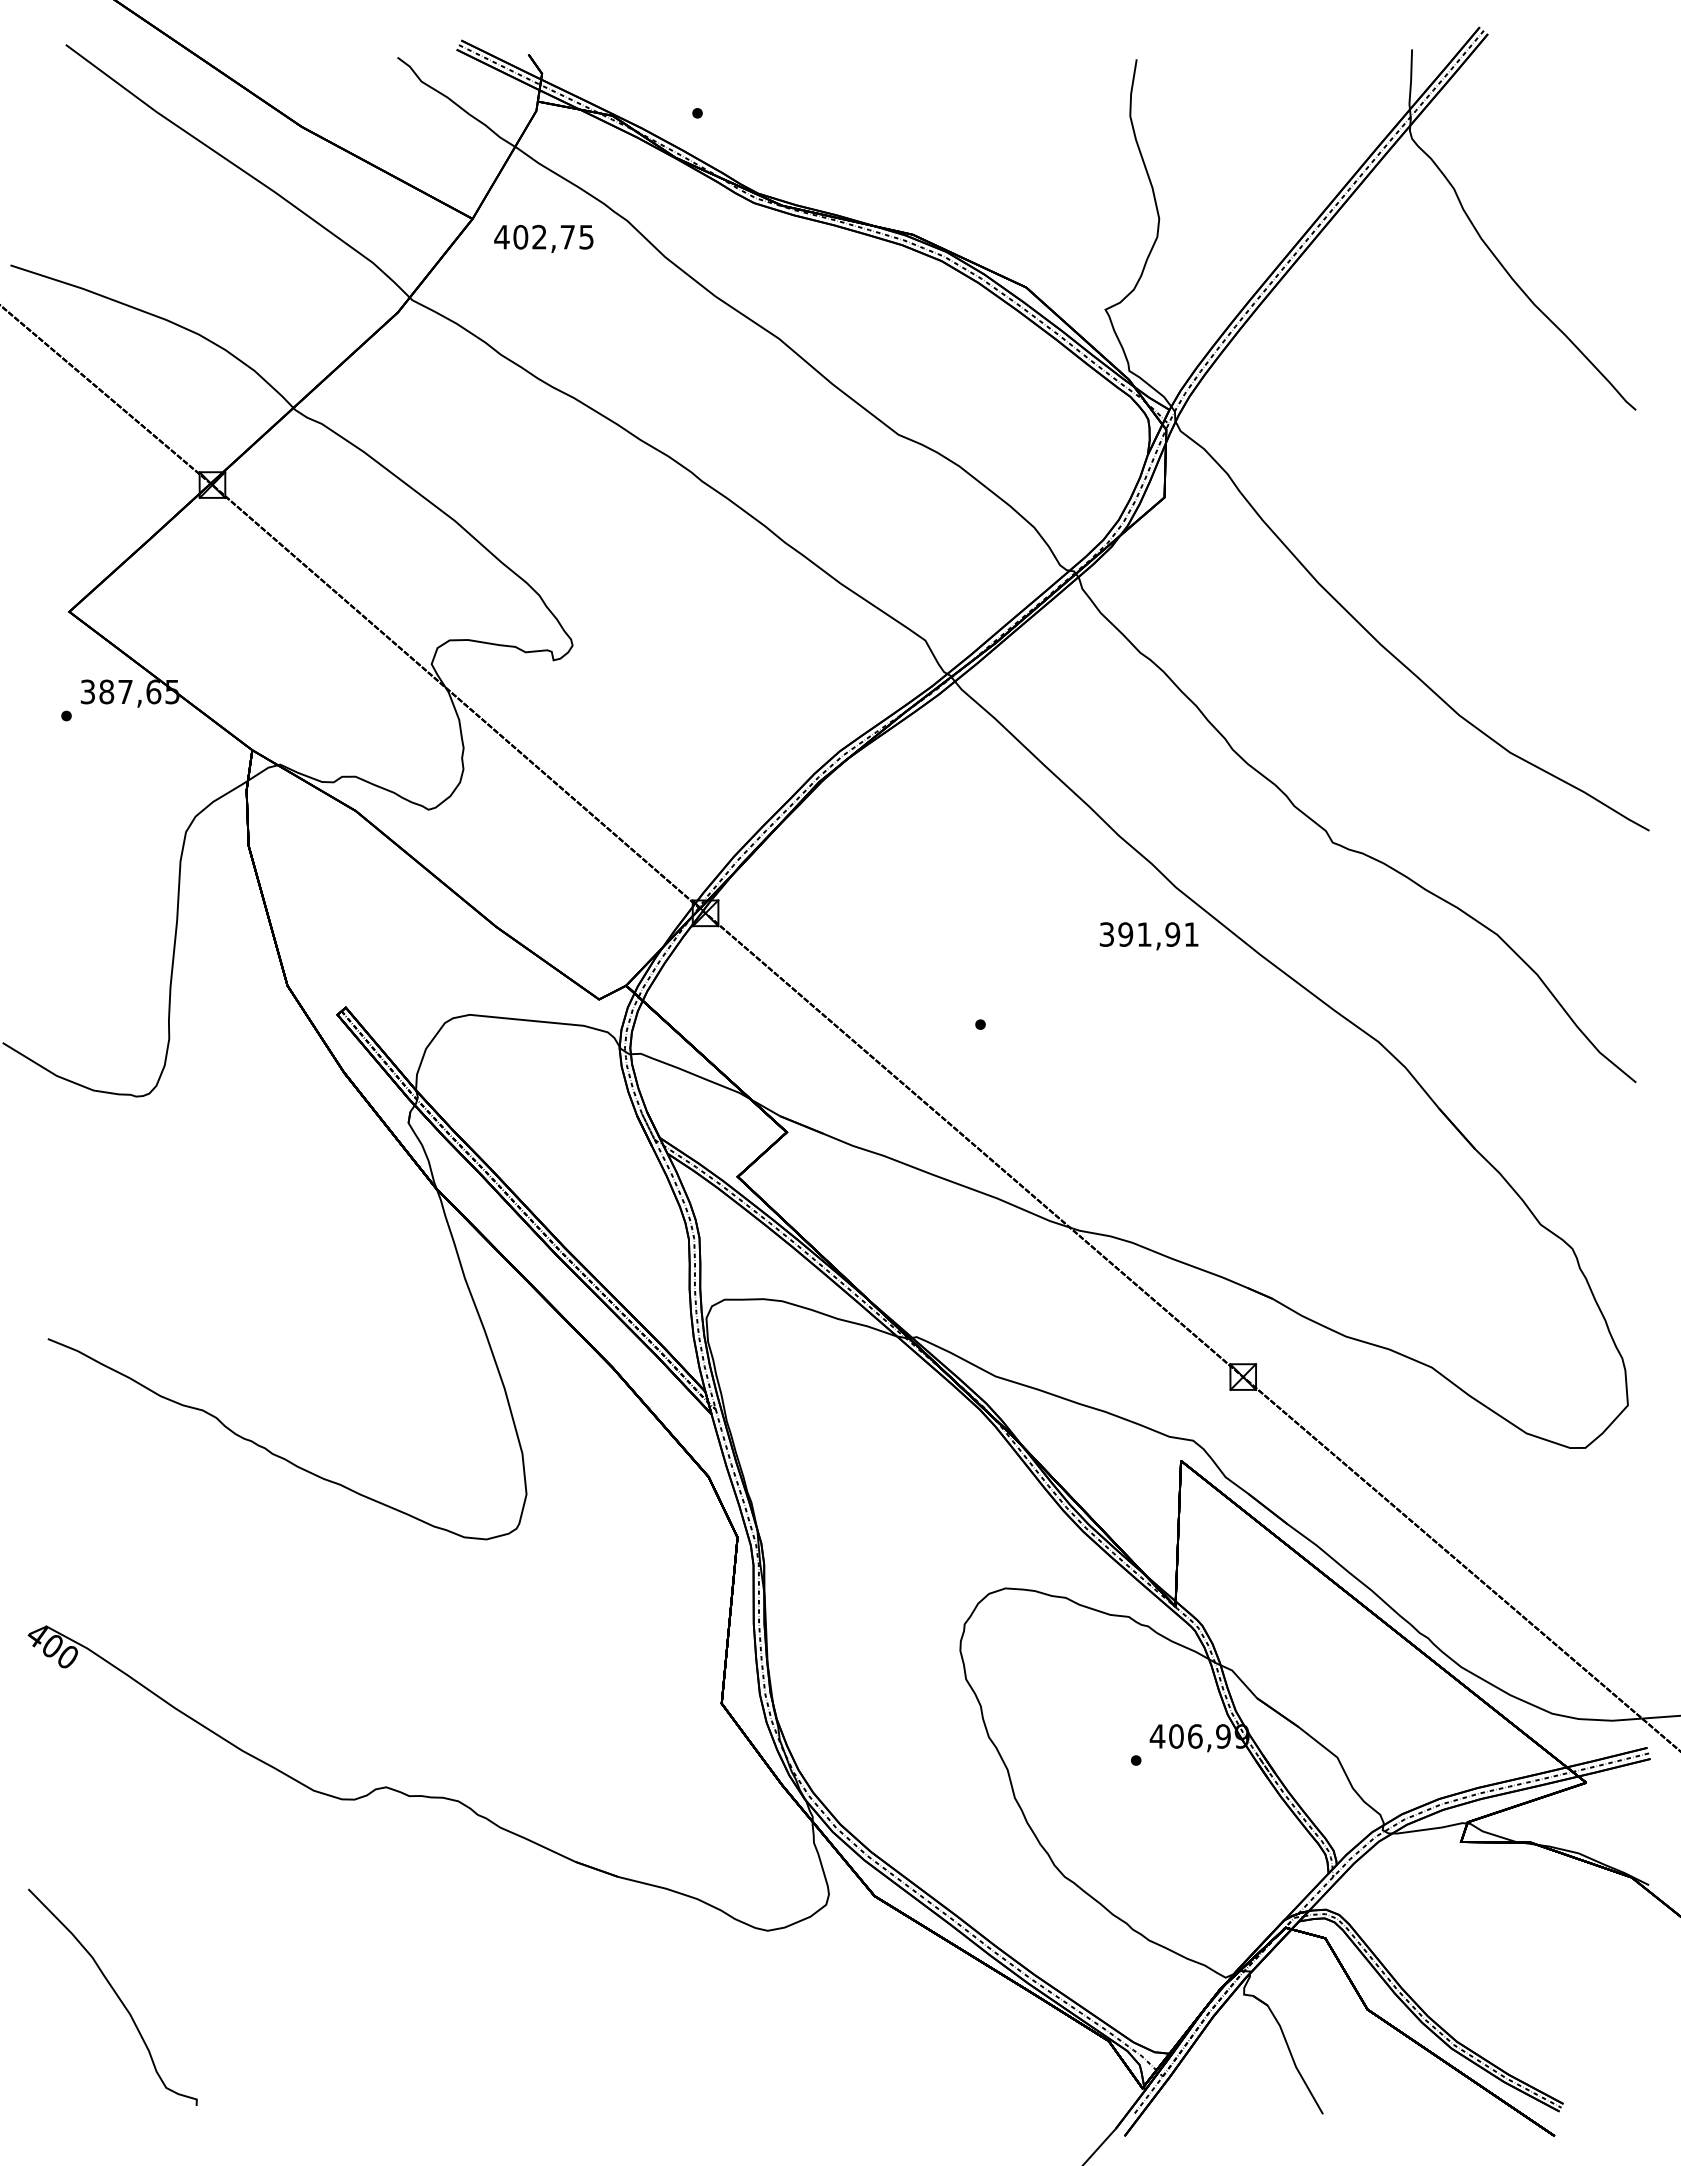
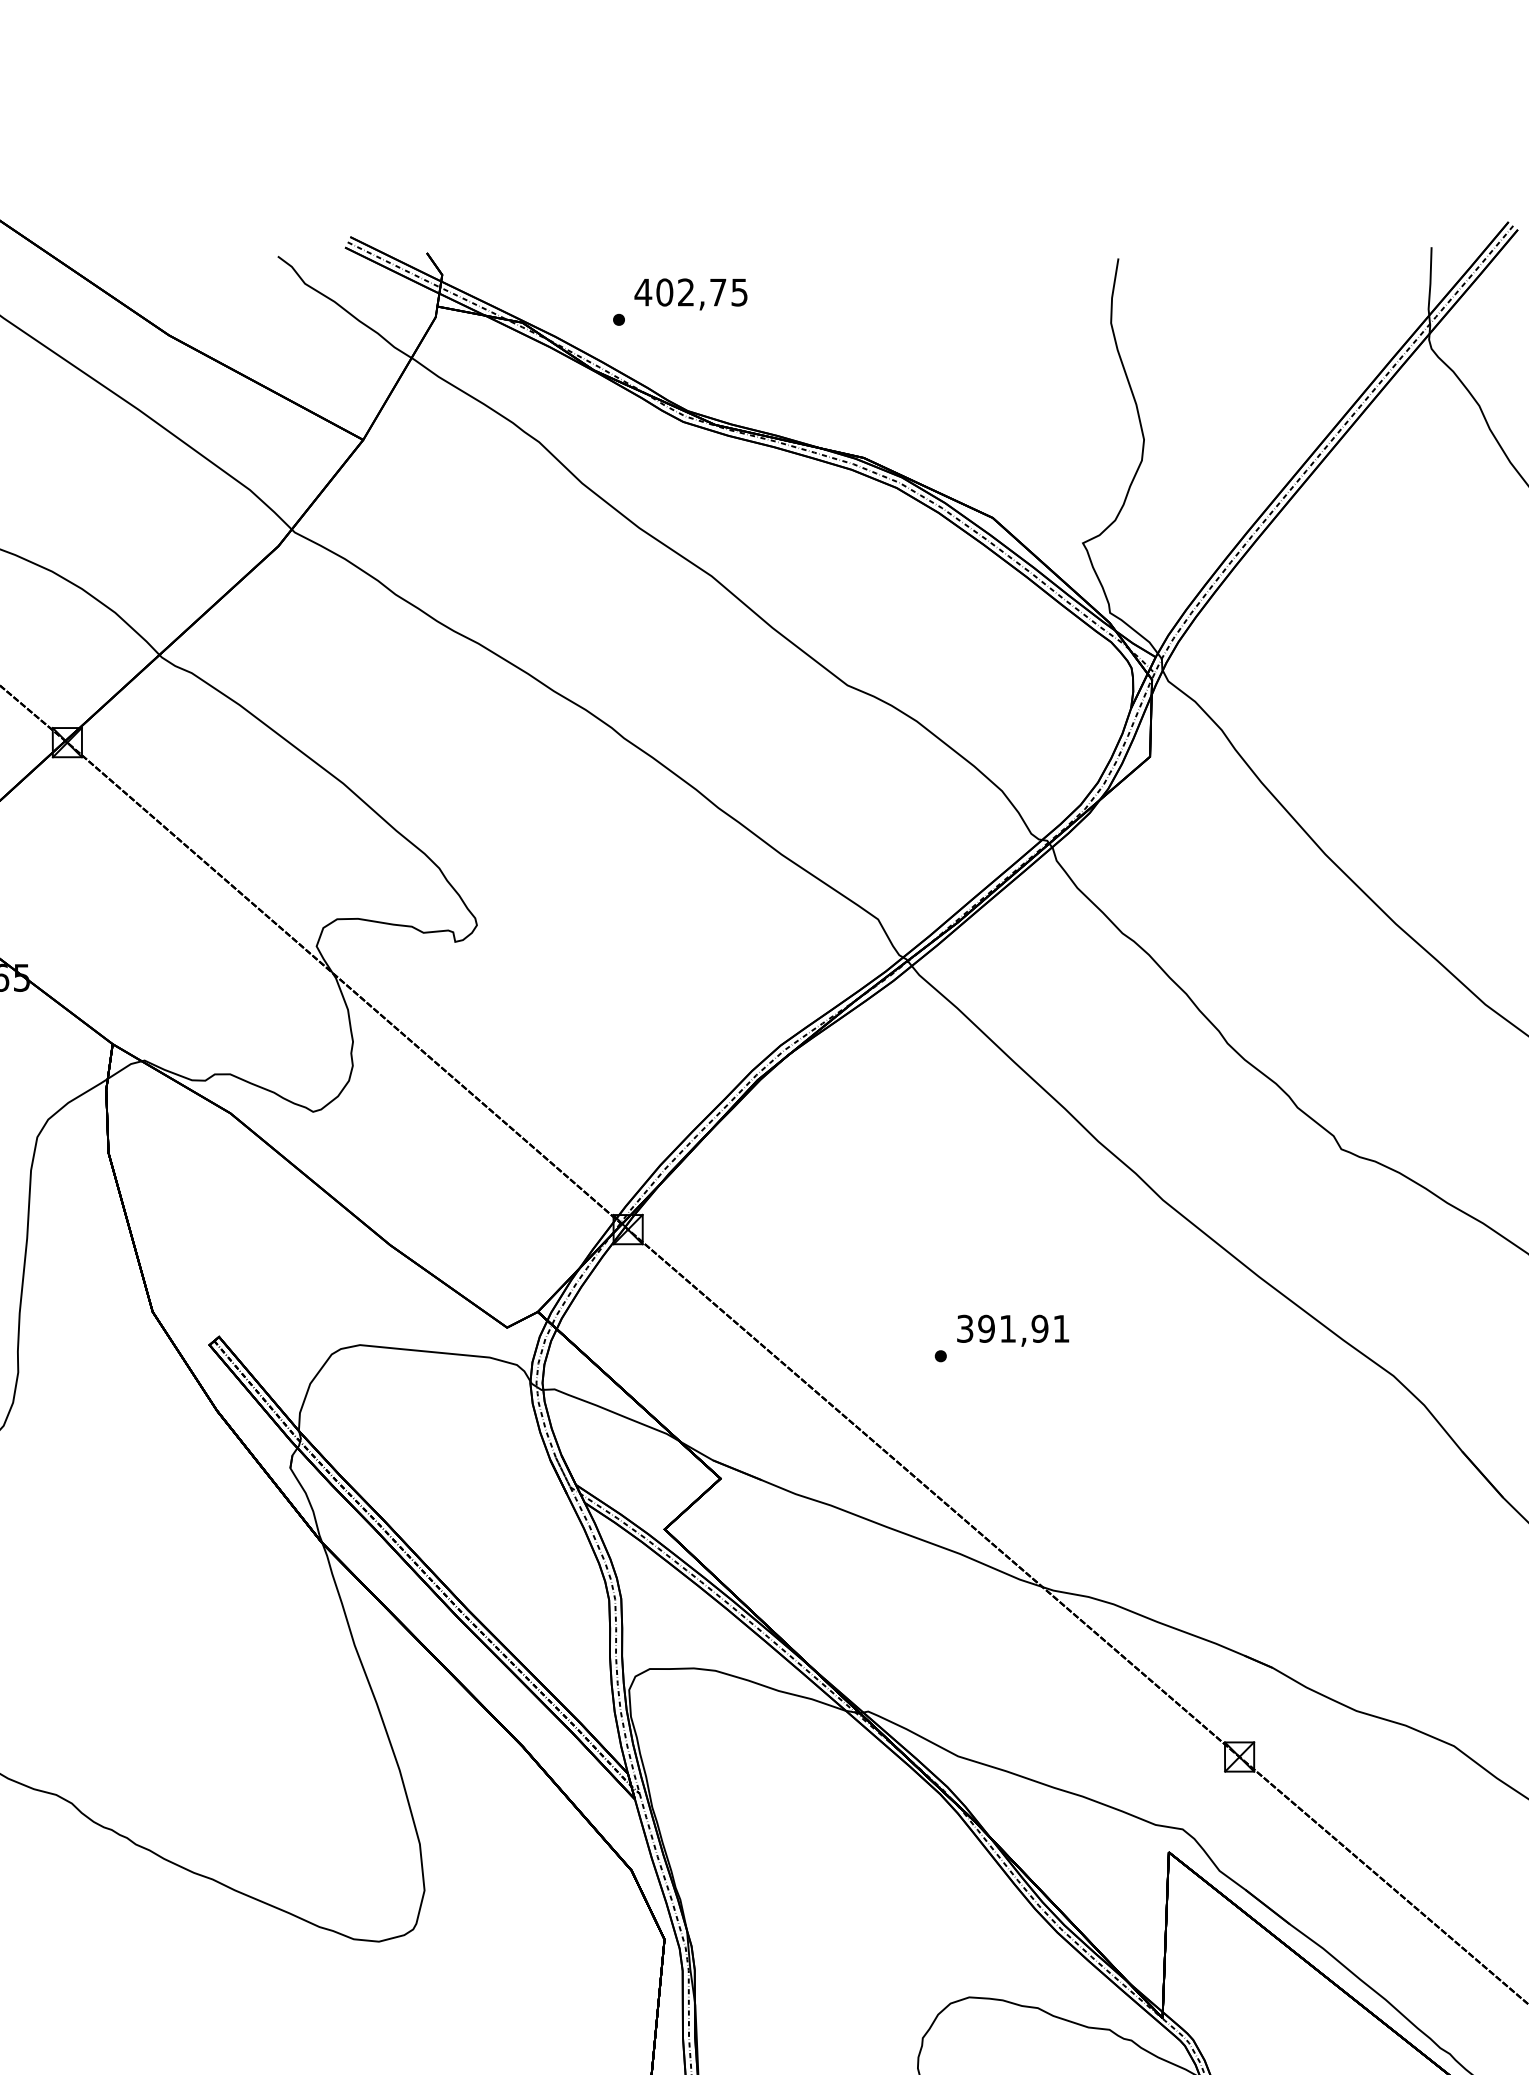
text: (543, 238) -> (690, 293), moved
text: (1148, 936) -> (1012, 1331), moved

